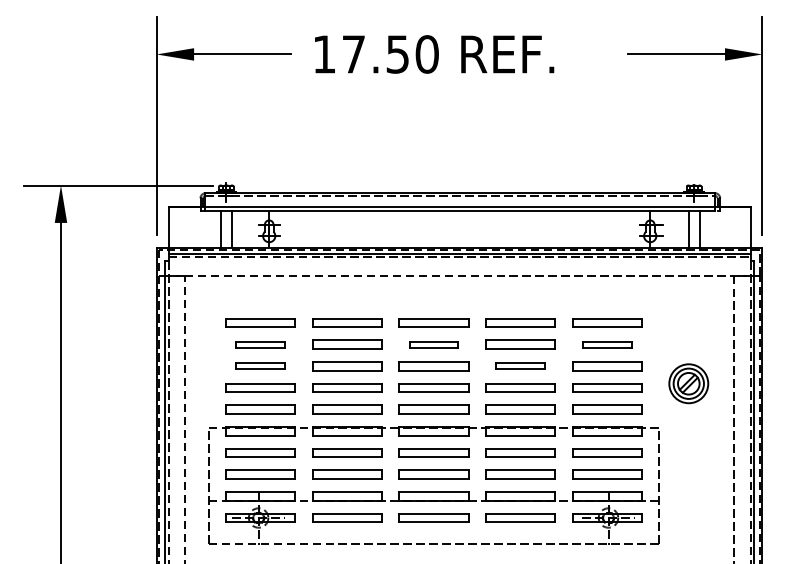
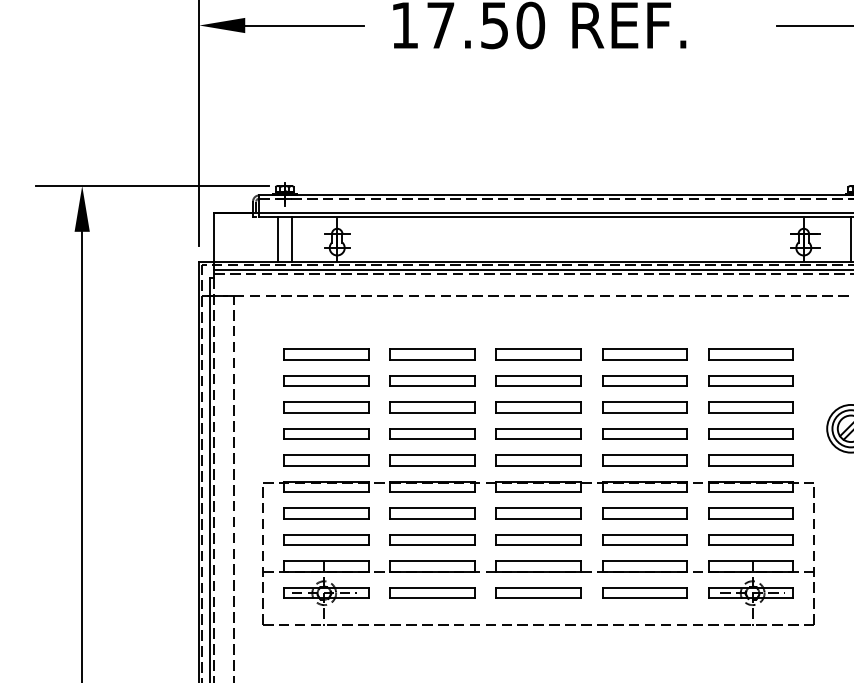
part: (260, 344) -> (326, 380), size x1.43
part: (433, 344) -> (538, 380), size x1.43
part: (607, 344) -> (751, 380), size x1.43
part: (260, 366) -> (326, 407), size x1.43
part: (520, 366) -> (644, 407), size x1.43

